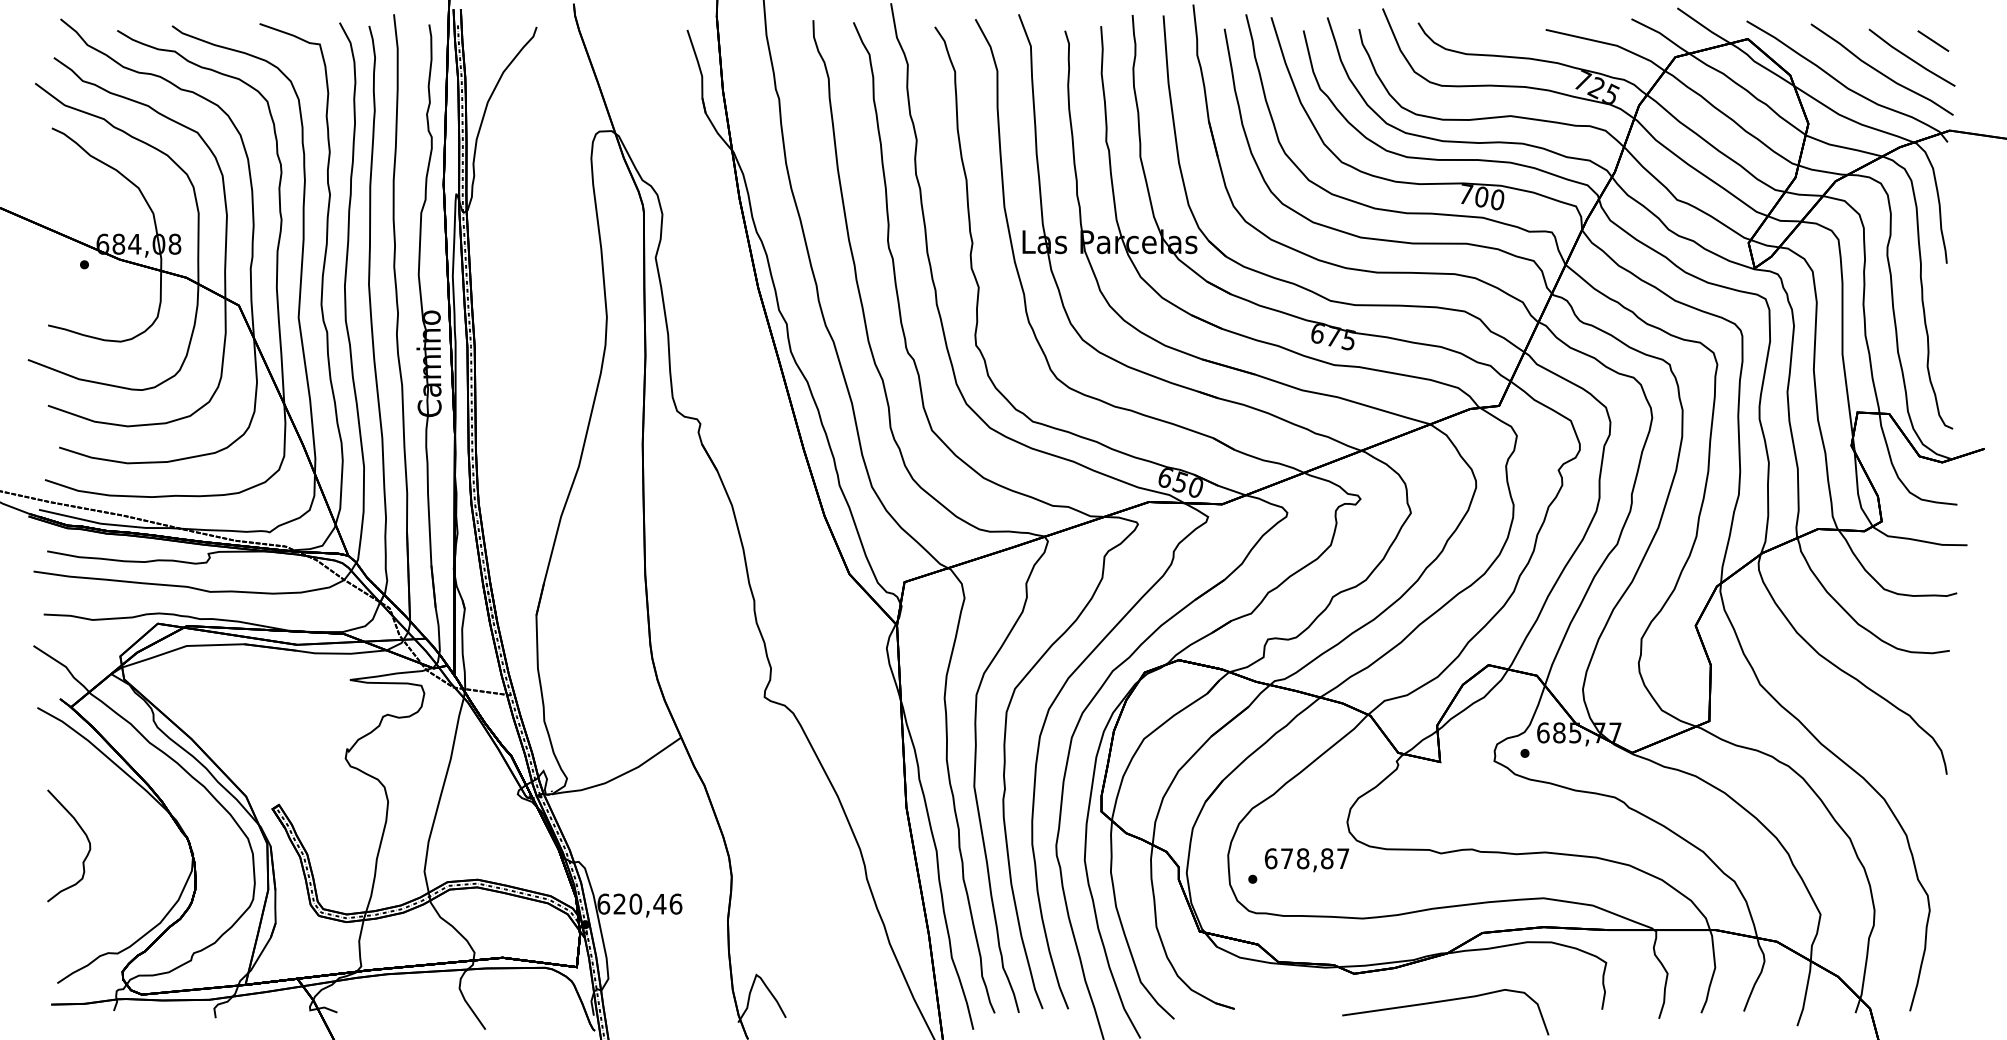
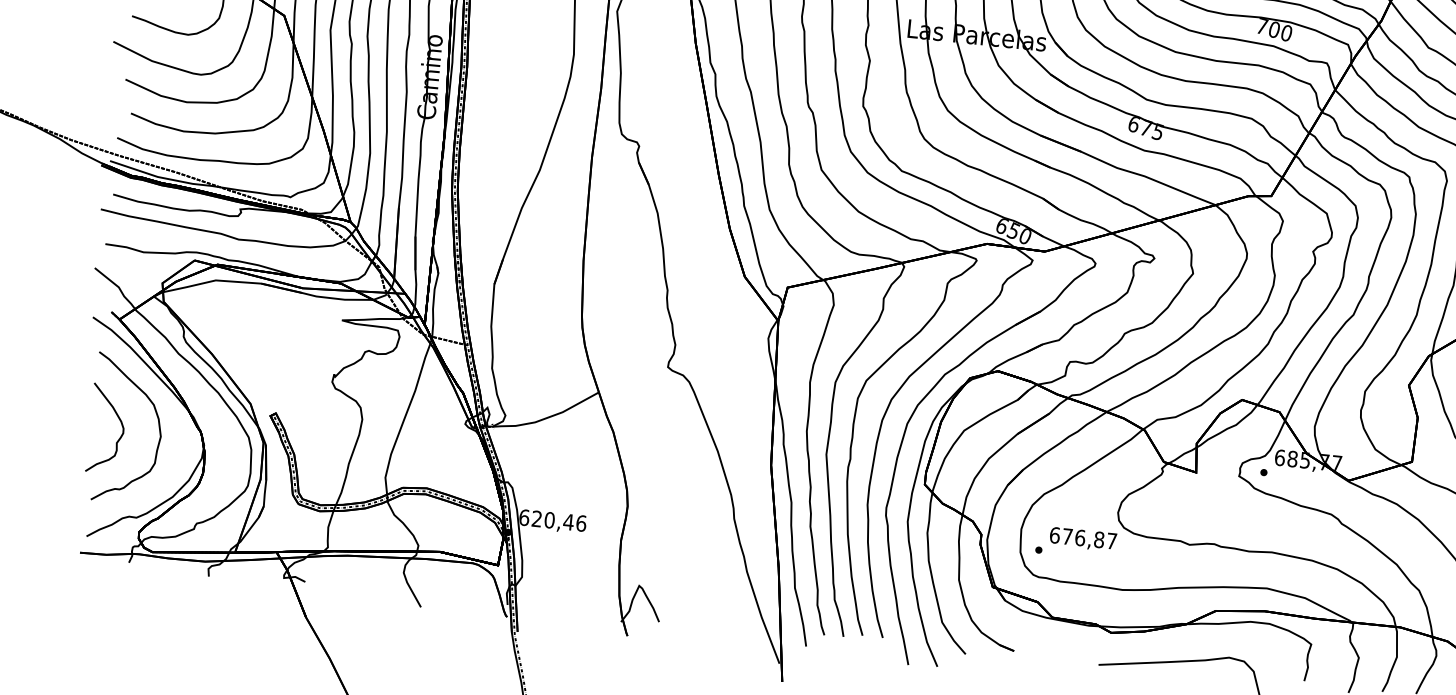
curve: (133, 835) -> (158, 425), added
text: (1303, 858) -> (1080, 537), 678,87 -> 676,87

